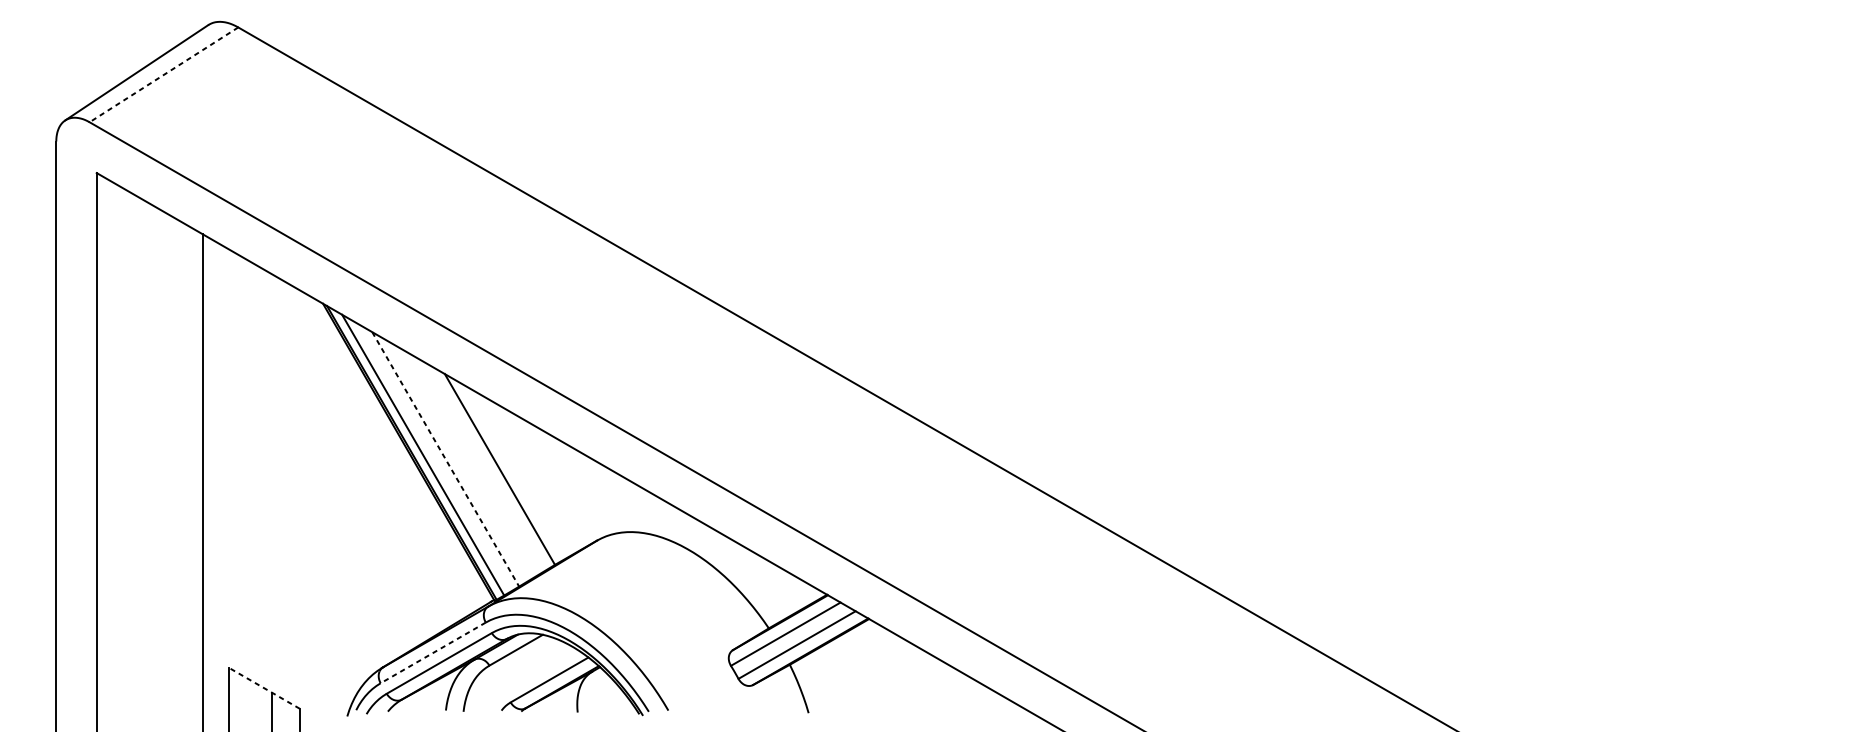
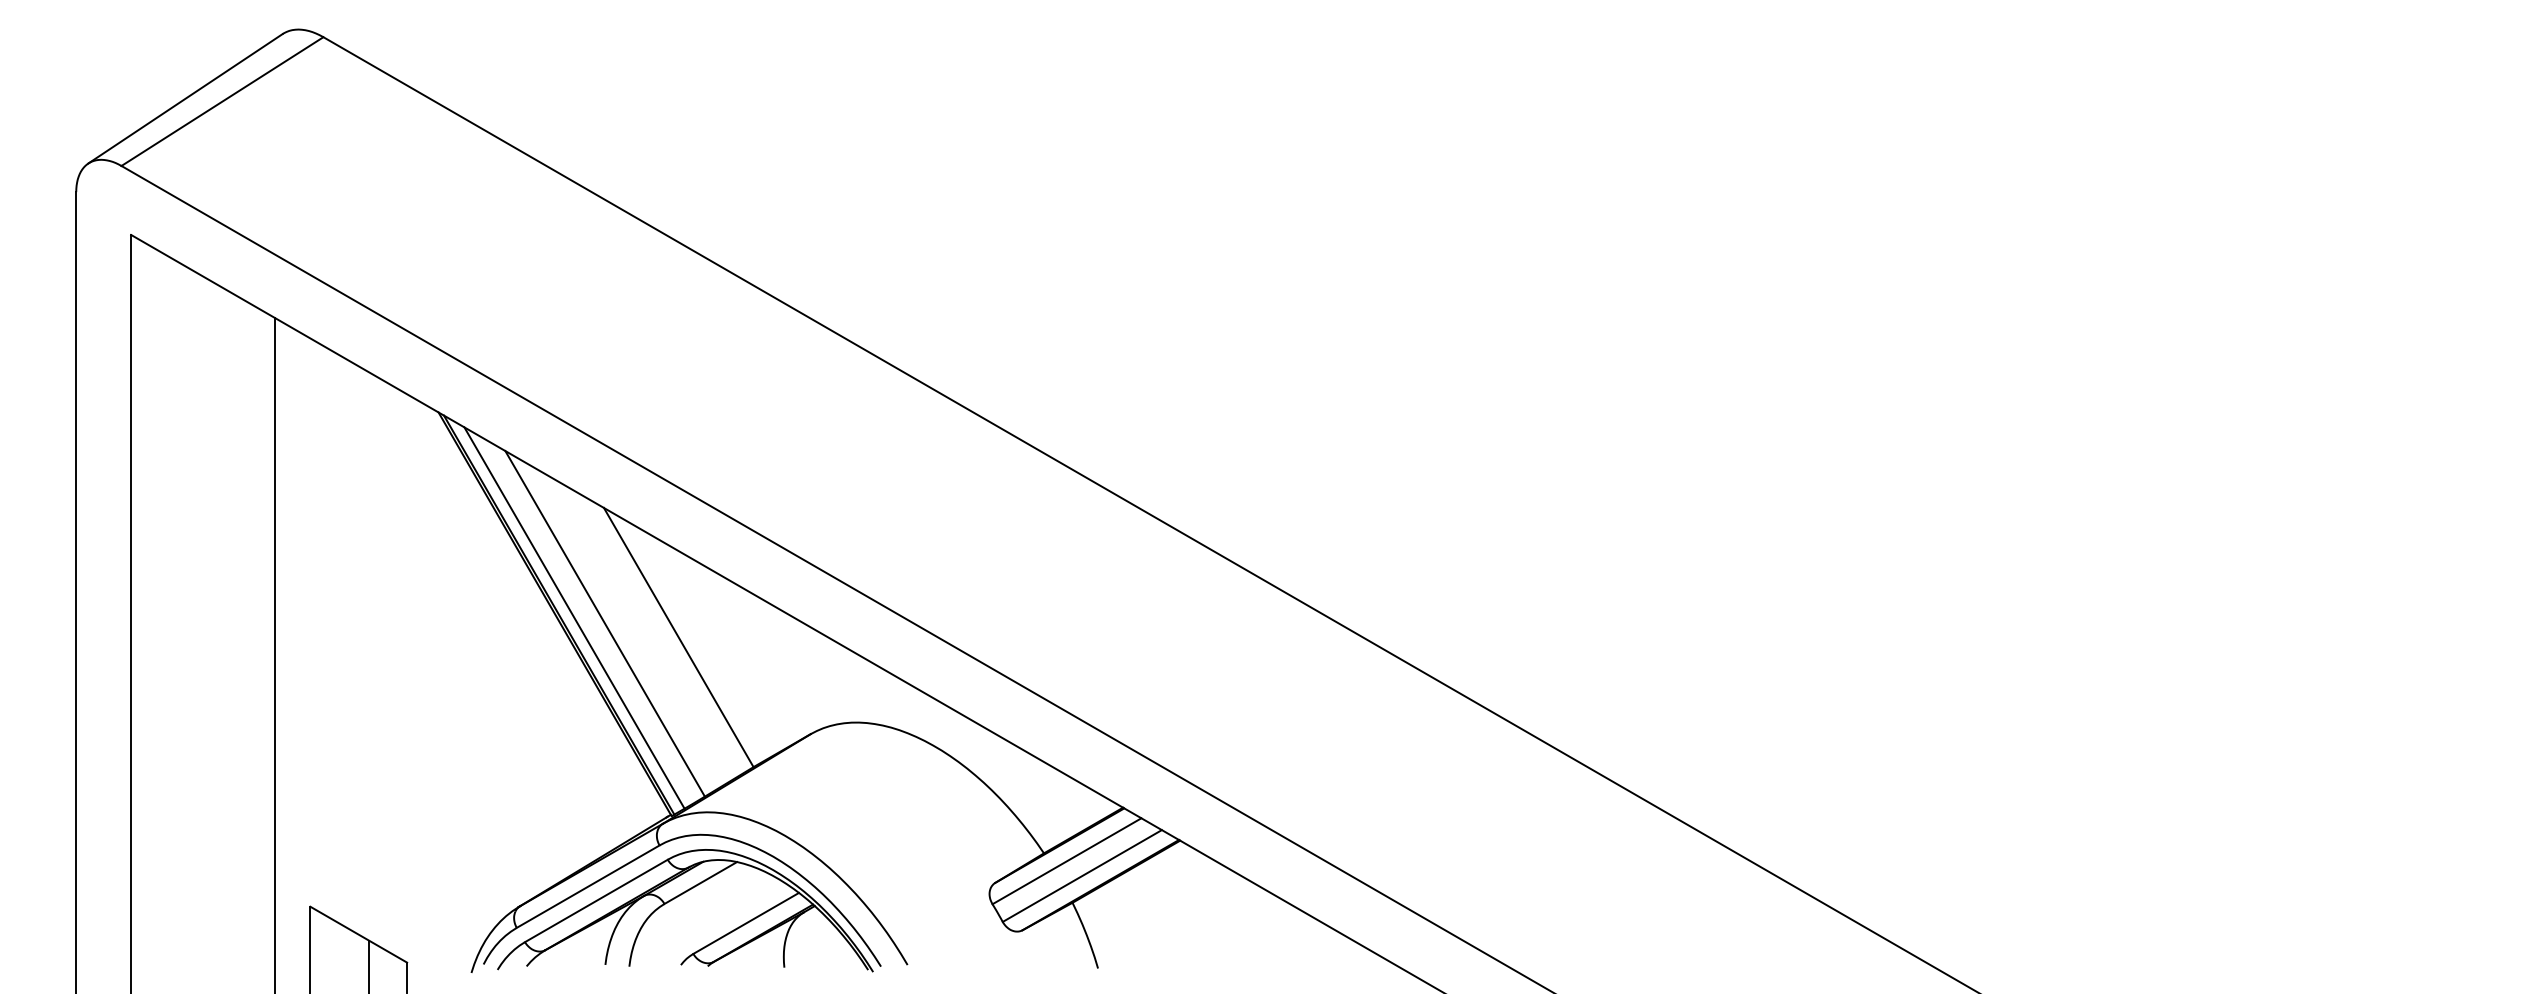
line: (163, 74) -> (222, 101), dashed -> solid
line: (445, 459) -> (605, 623), dashed -> solid
line: (432, 652) -> (587, 886), dashed -> solid
line: (264, 688) -> (358, 934), dashed -> solid

